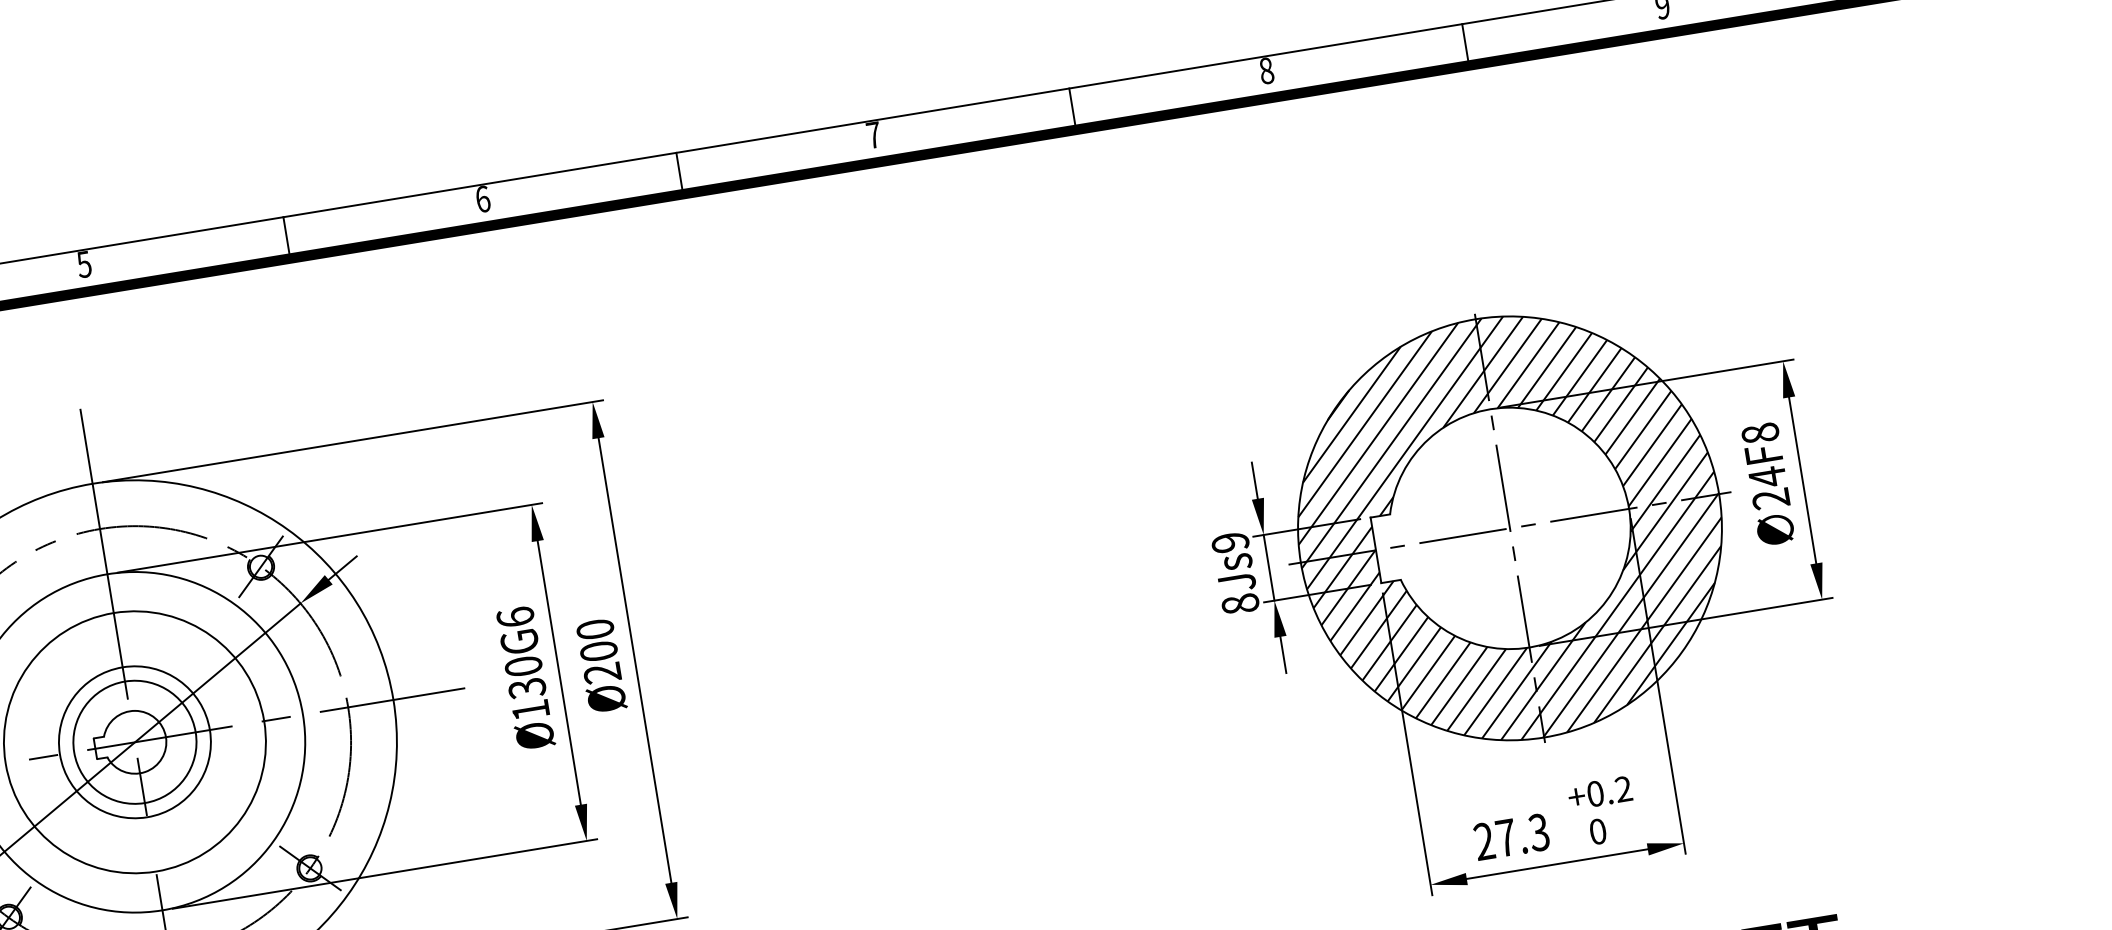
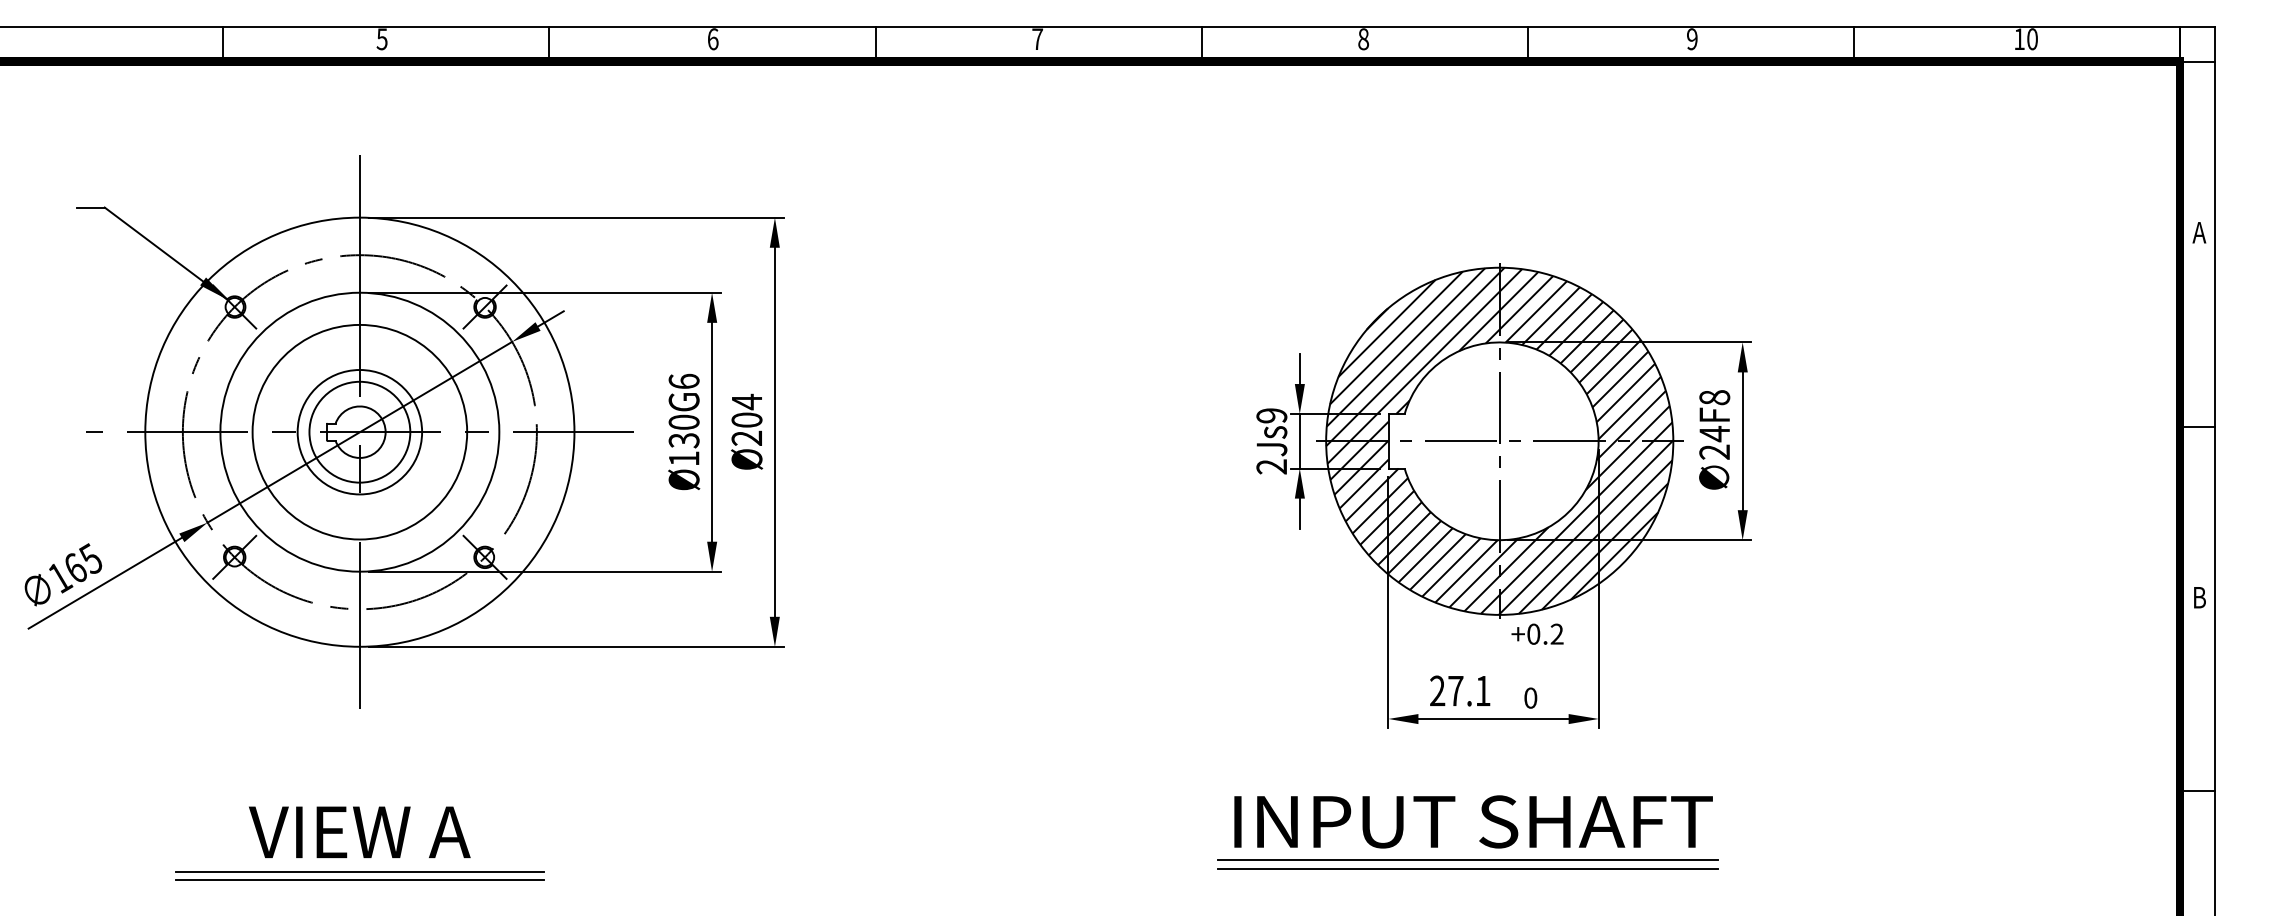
text: (1239, 603) -> (1271, 466), 8Js9 -> 2Js9
text: (594, 629) -> (746, 401), Ø200 -> Ø204
text: (1599, 792) -> (1537, 633), moved
text: (1538, 831) -> (1482, 690), 27.3 -> 27.1

